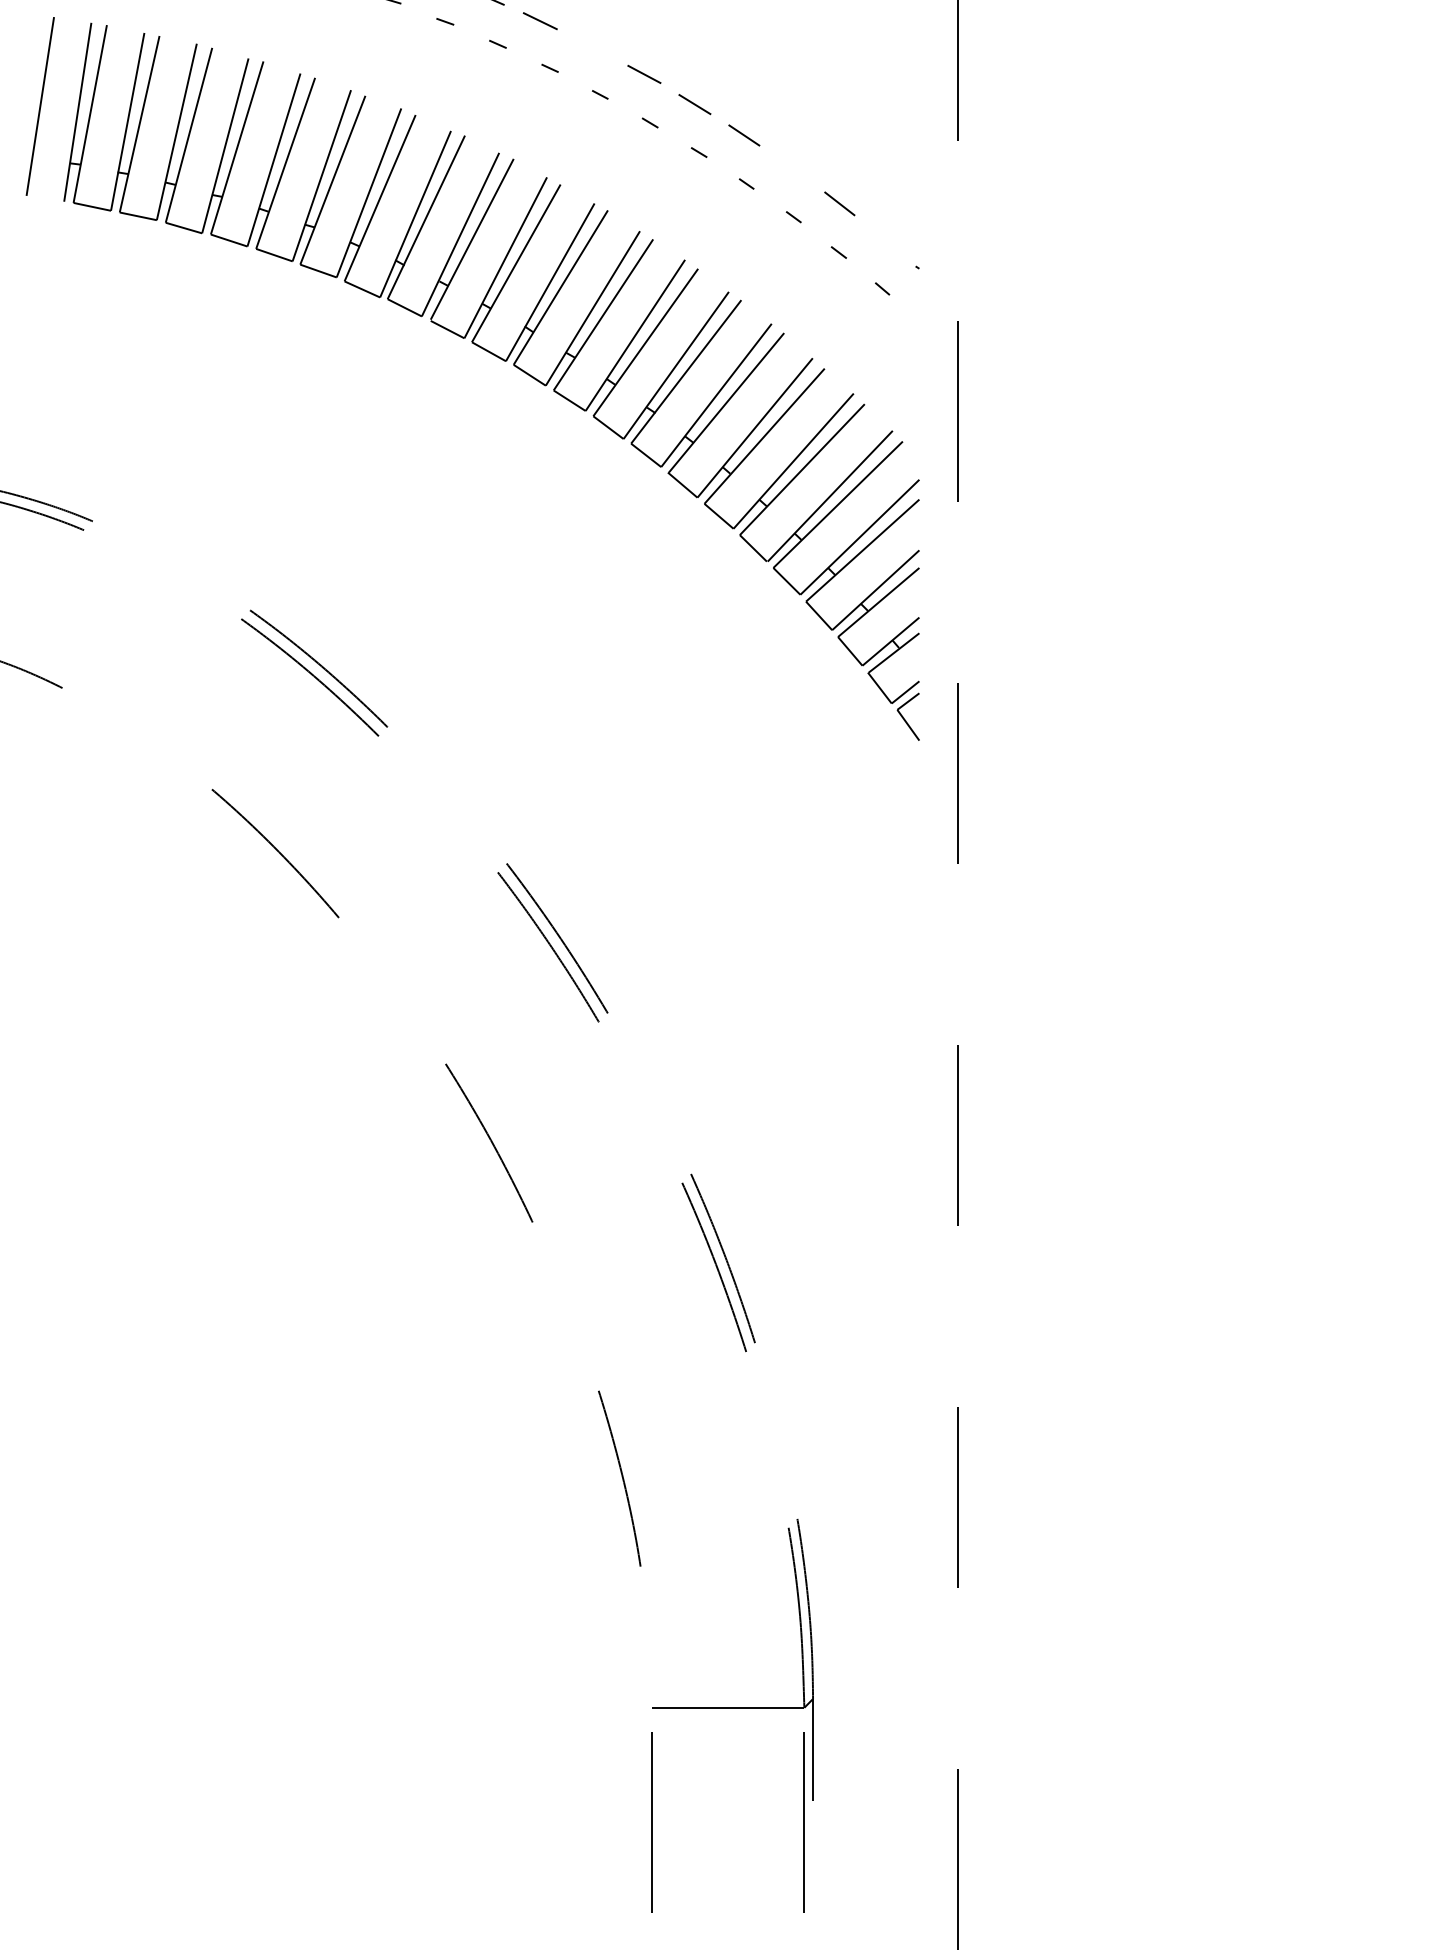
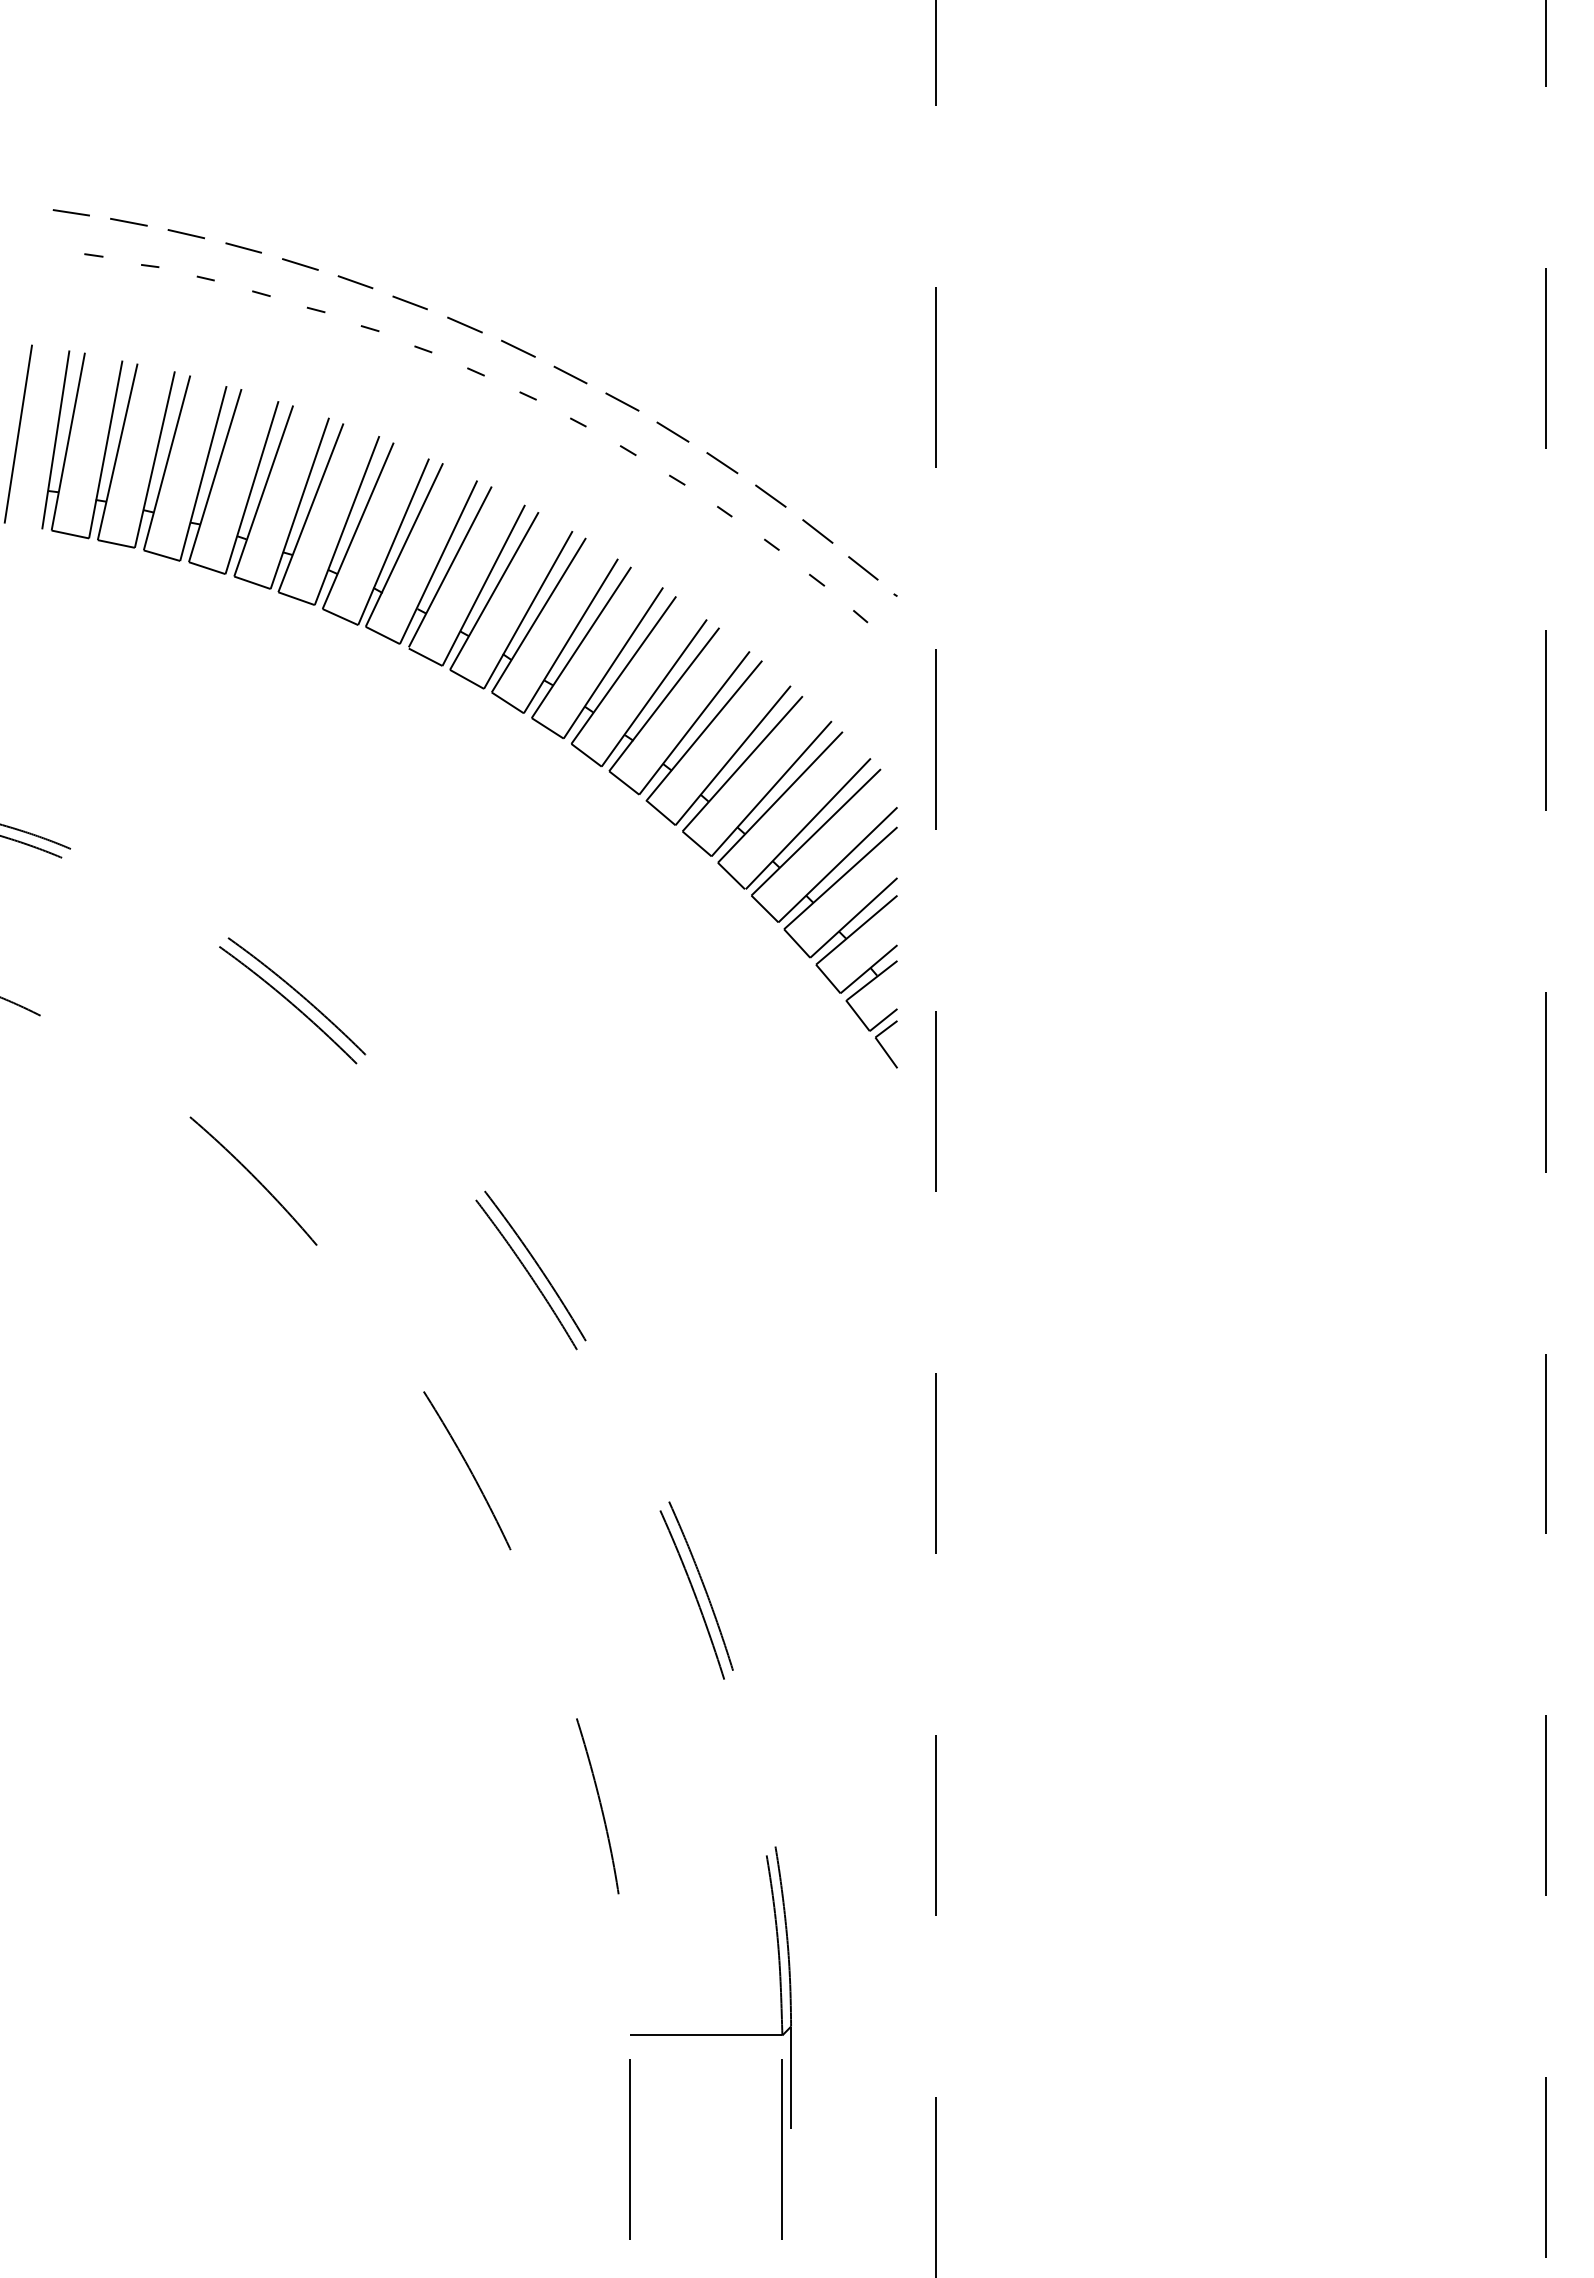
line: (592, 46) -> (570, 374), added
line: (792, 168) -> (770, 496), added
line: (885, 240) -> (863, 568), added

